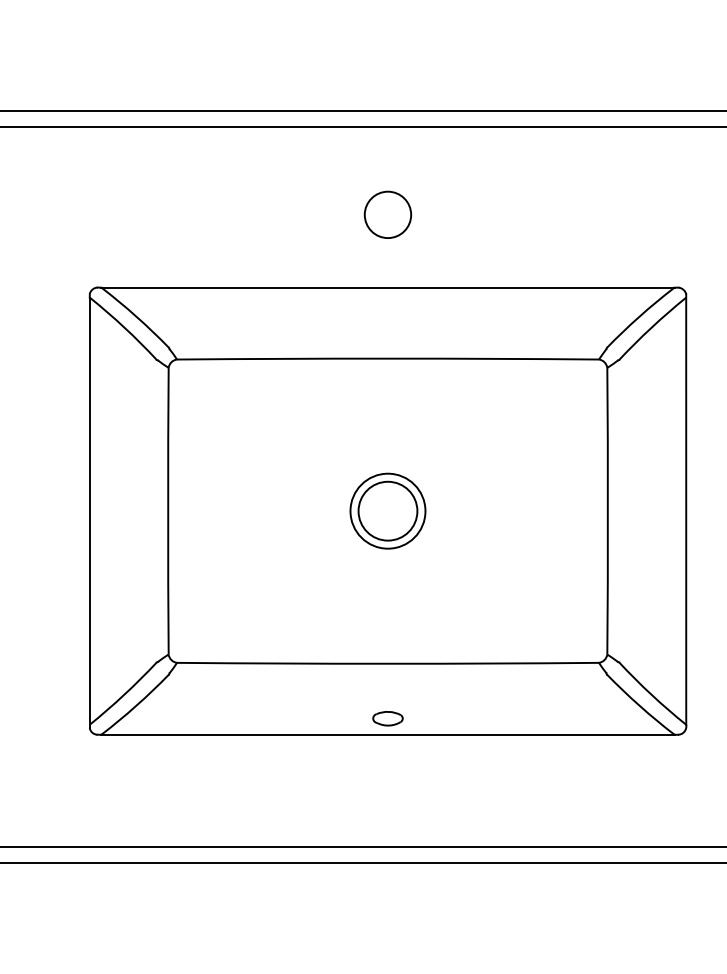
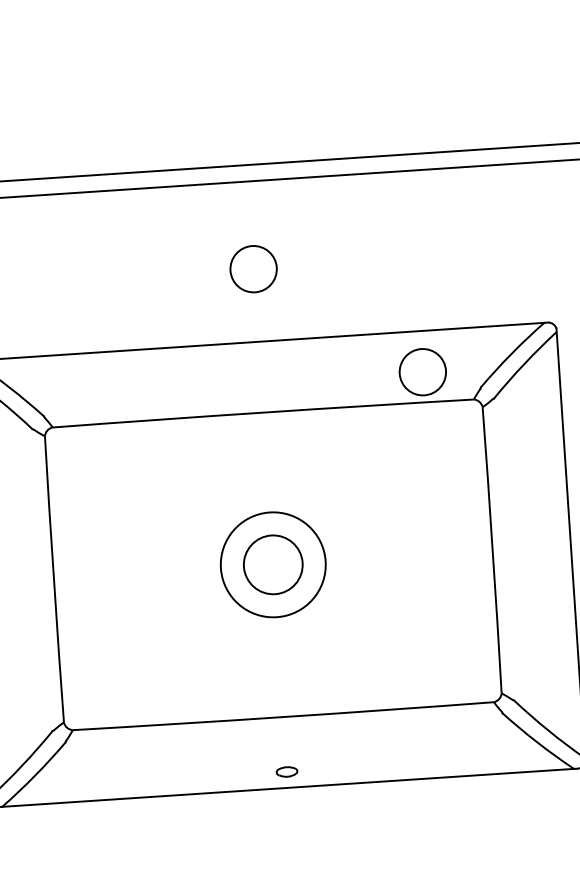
circle: (549, 328) -> (422, 371), added
circle: (387, 510) -> (272, 564), size x1.4
part: (387, 718) -> (286, 771), size x0.7

